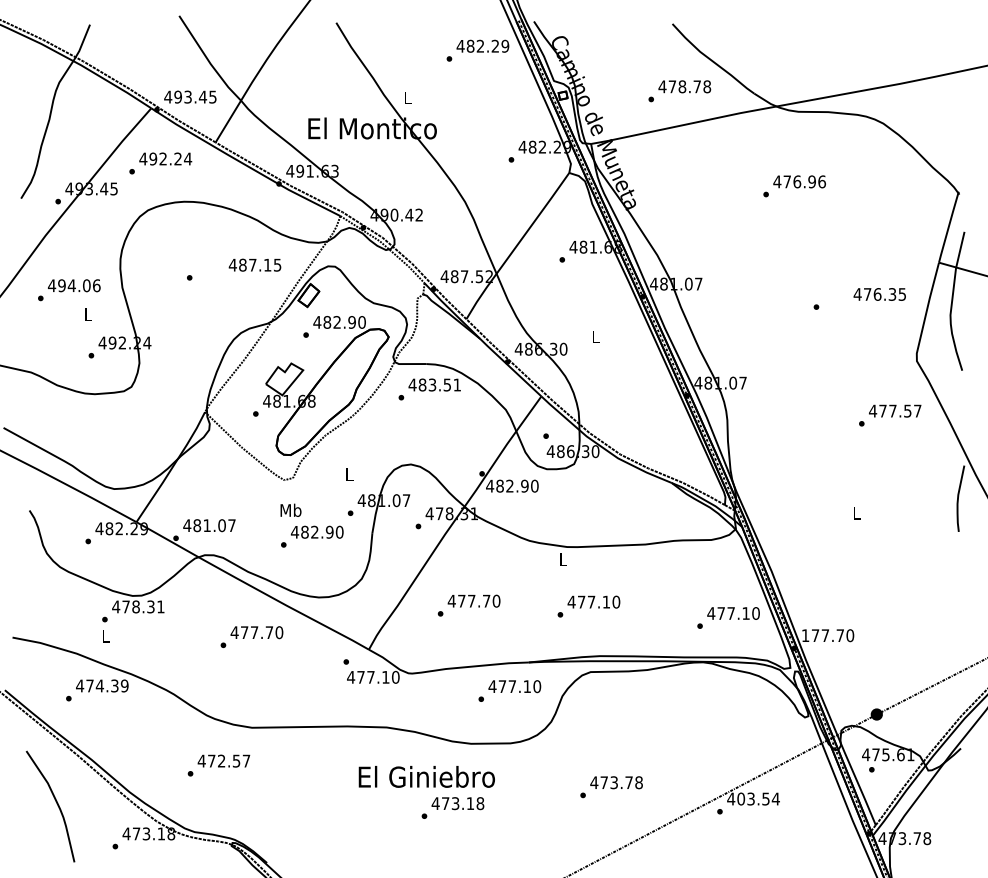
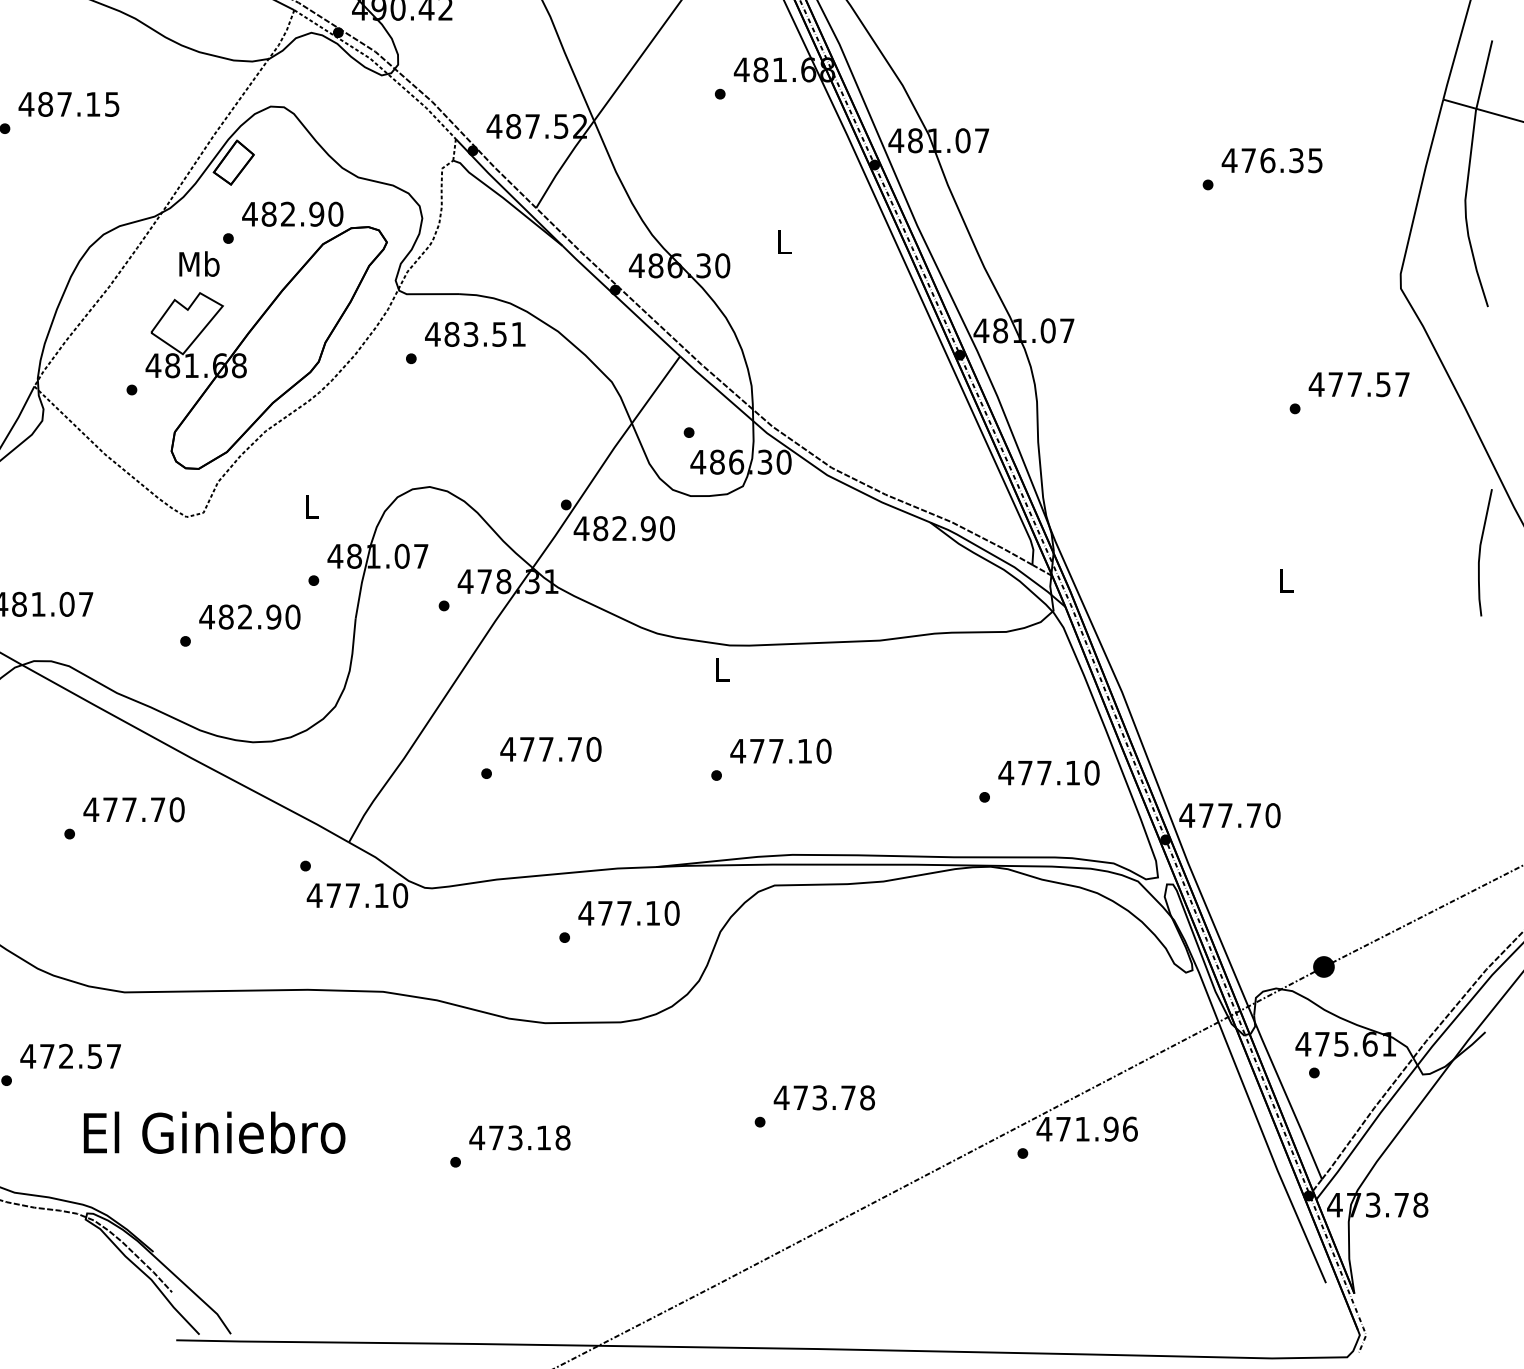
text: (254, 264) -> (67, 103), moved
text: (879, 294) -> (1271, 160), moved
text: (290, 509) -> (198, 262), moved
text: (805, 635) -> (1187, 815), 177.70 -> 477.70
text: (426, 776) -> (213, 1131), moved
text: (758, 798) -> (1096, 1128), 403.54 -> 471.96

